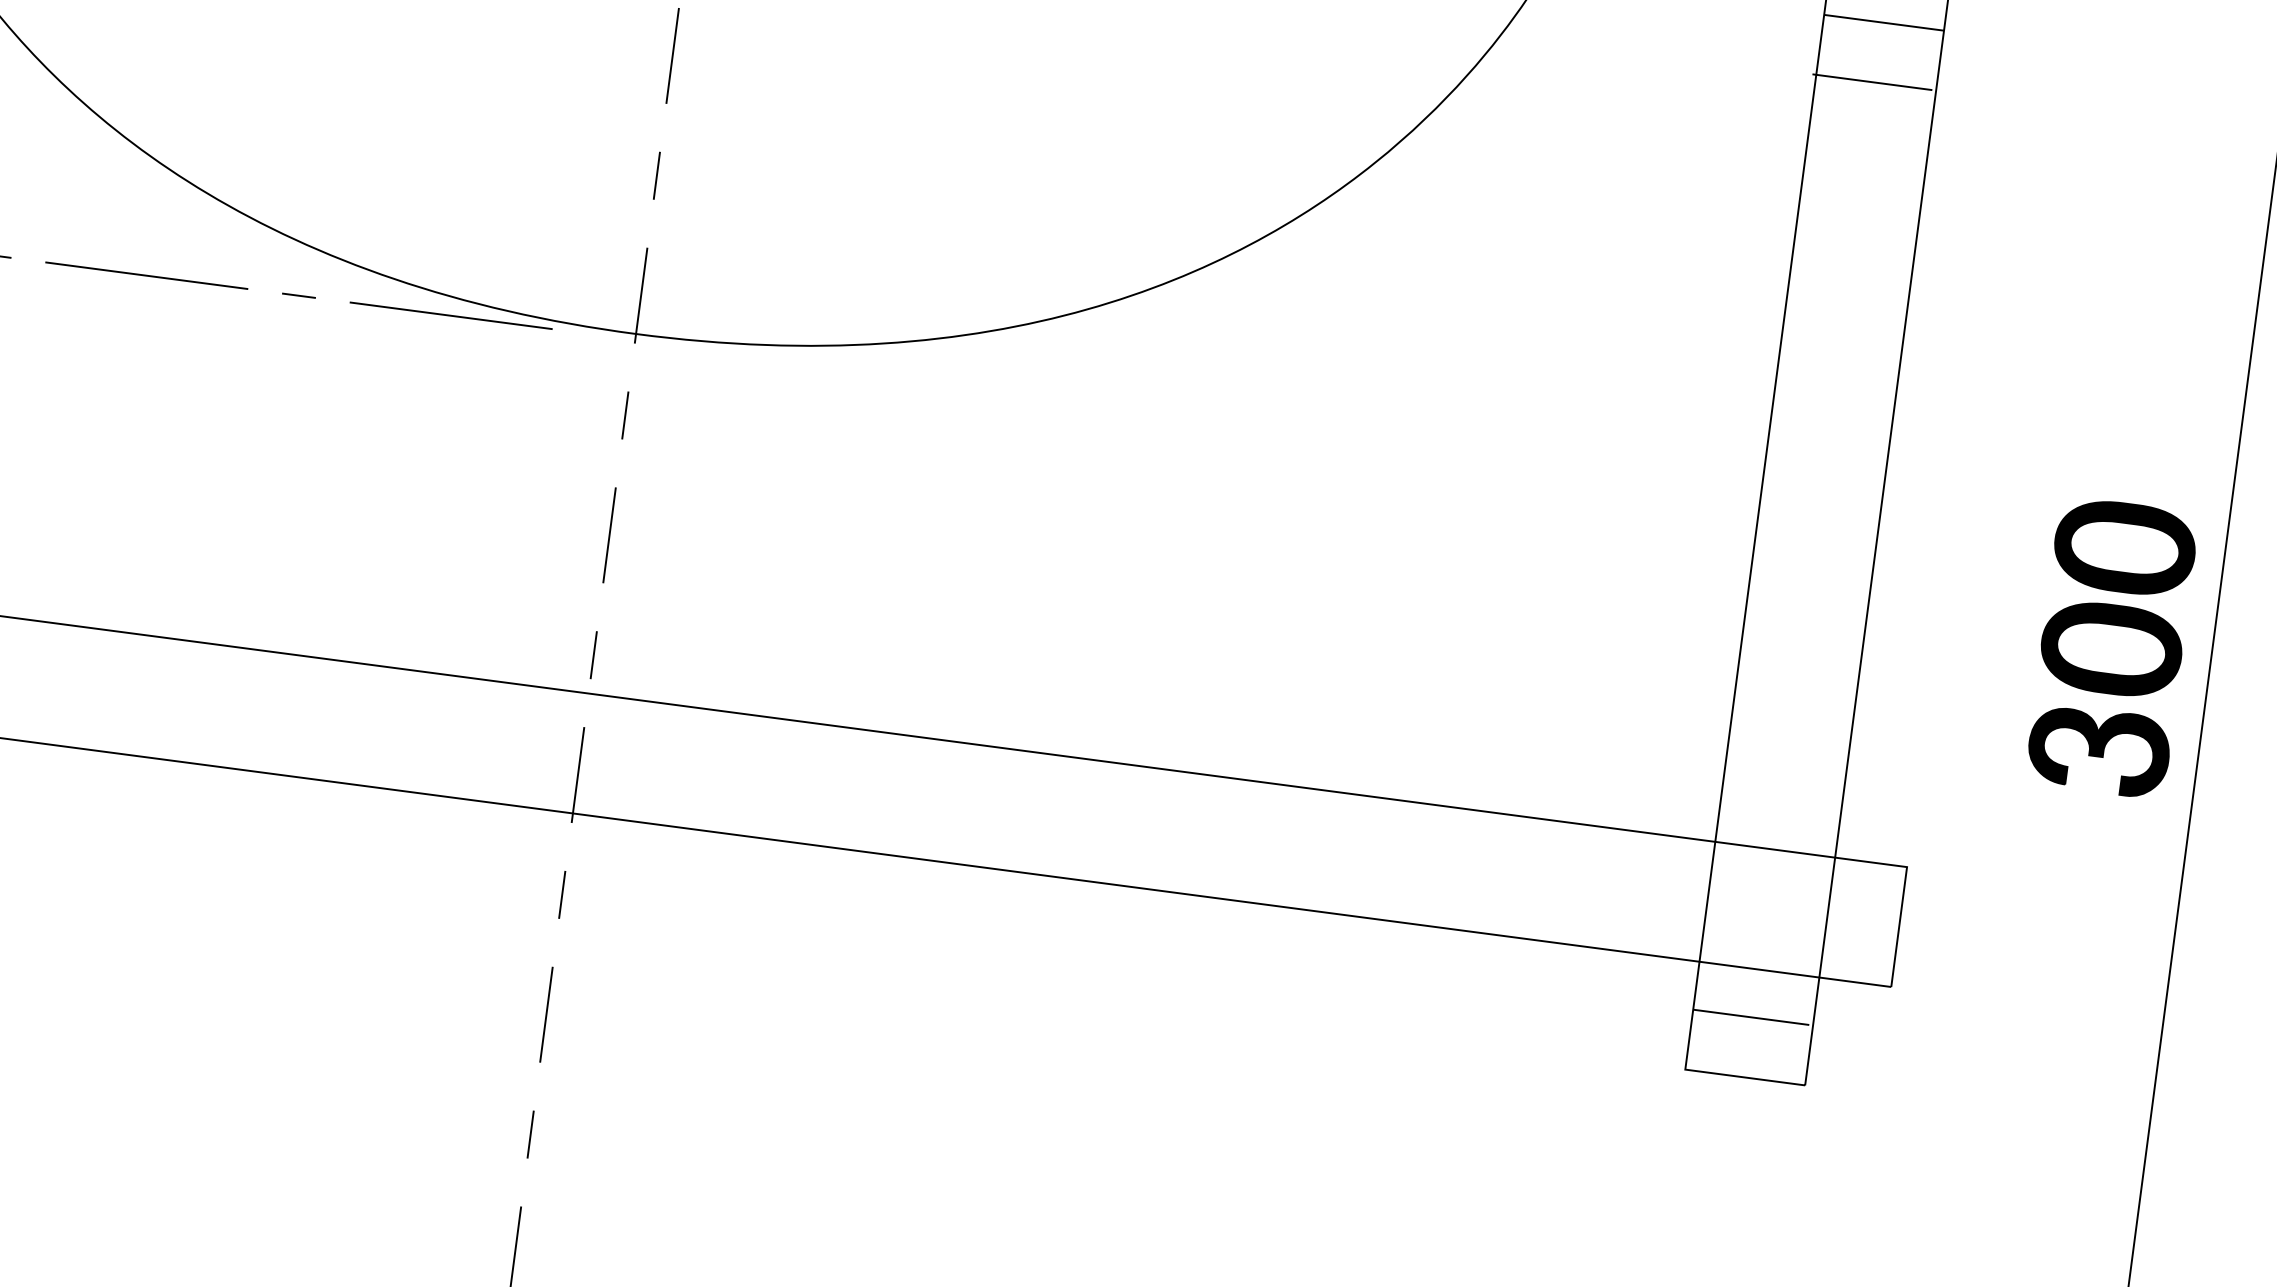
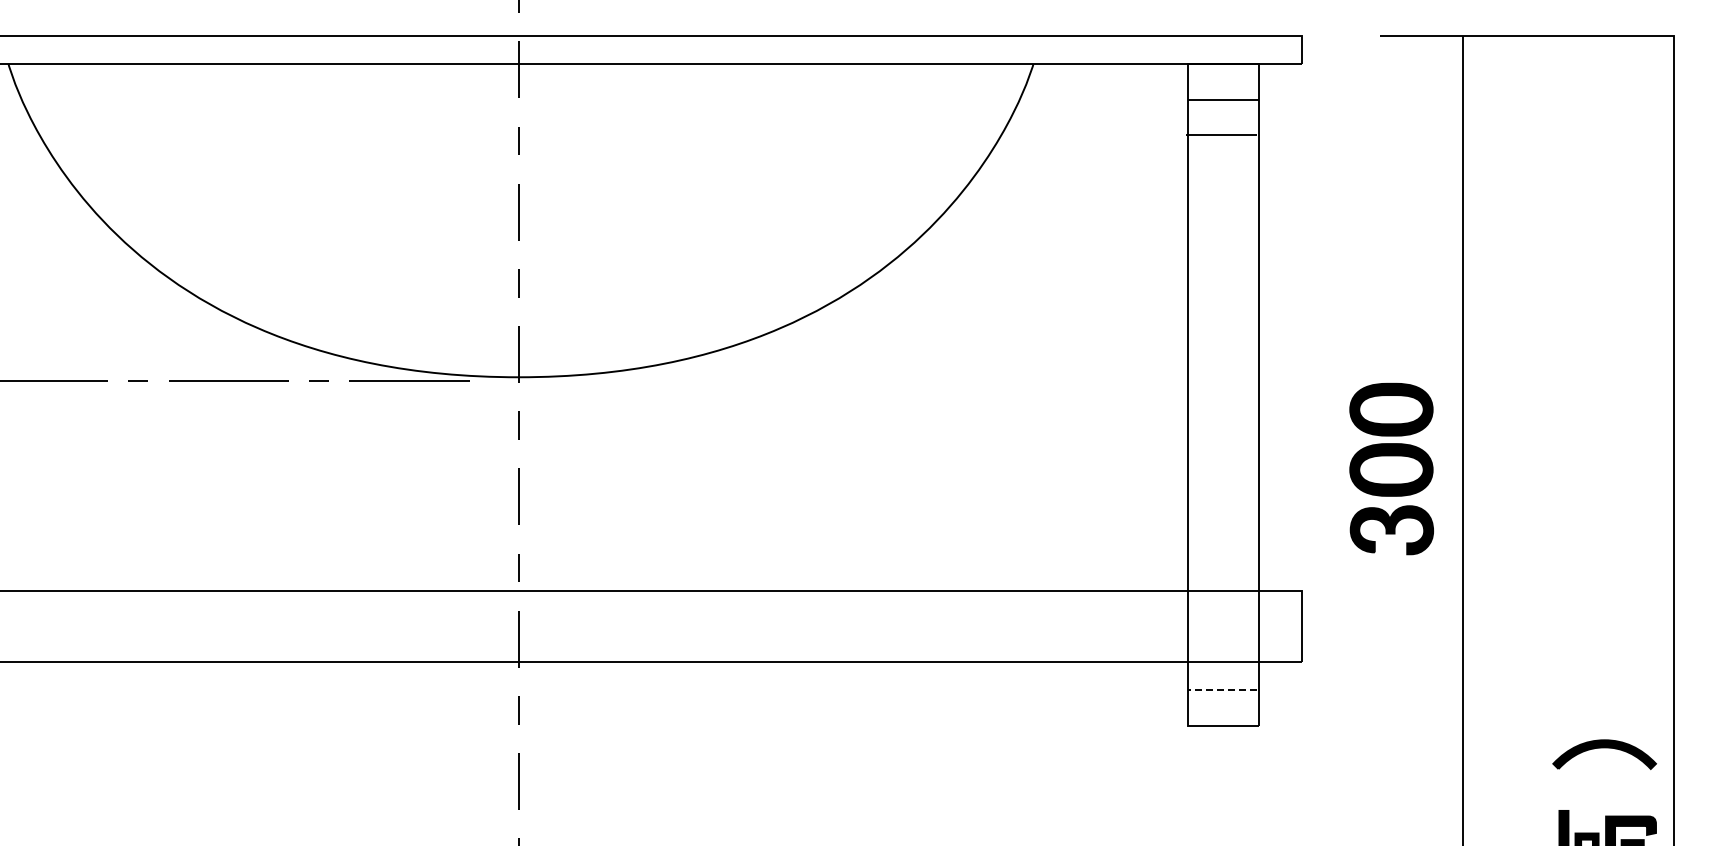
part: (2111, 646) -> (1391, 468), moved
line: (1749, 1017) -> (1221, 690), solid -> dashed

